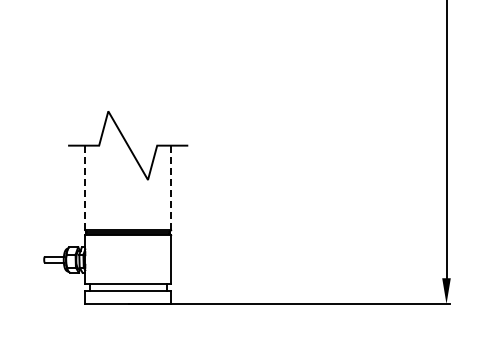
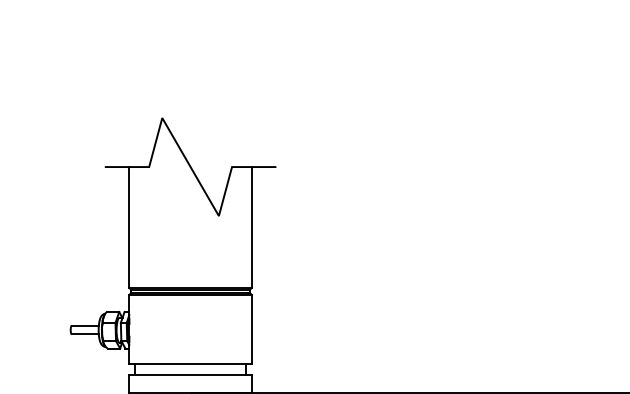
line: (85, 188) -> (129, 228), dashed -> solid
line: (171, 188) -> (252, 228), dashed -> solid

